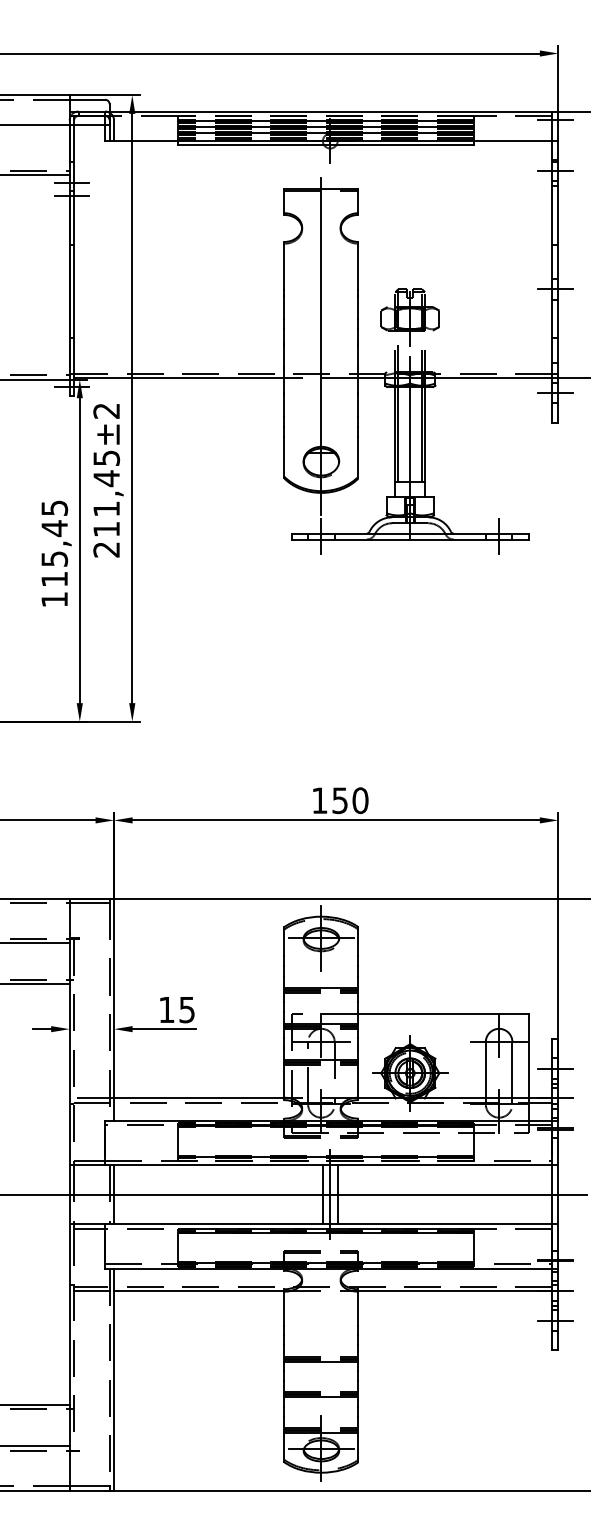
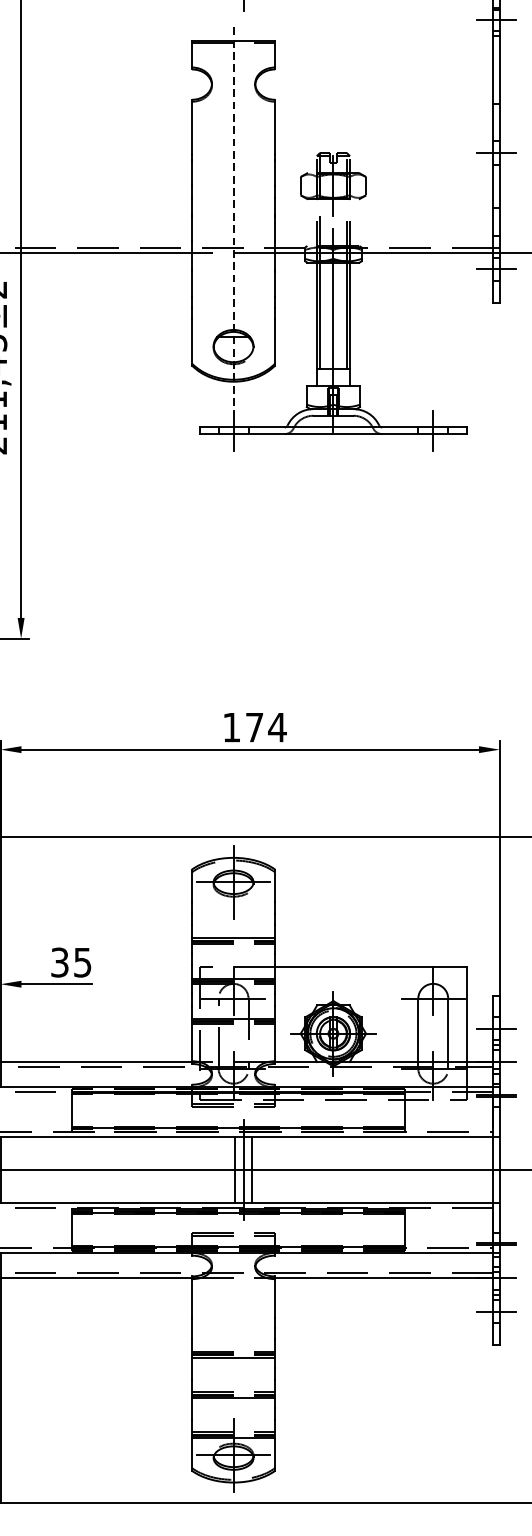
line: (321, 346) -> (233, 217), solid -> dashed
text: (350, 800) -> (266, 727), 150 -> 174
text: (166, 1009) -> (59, 962), 15 -> 35

